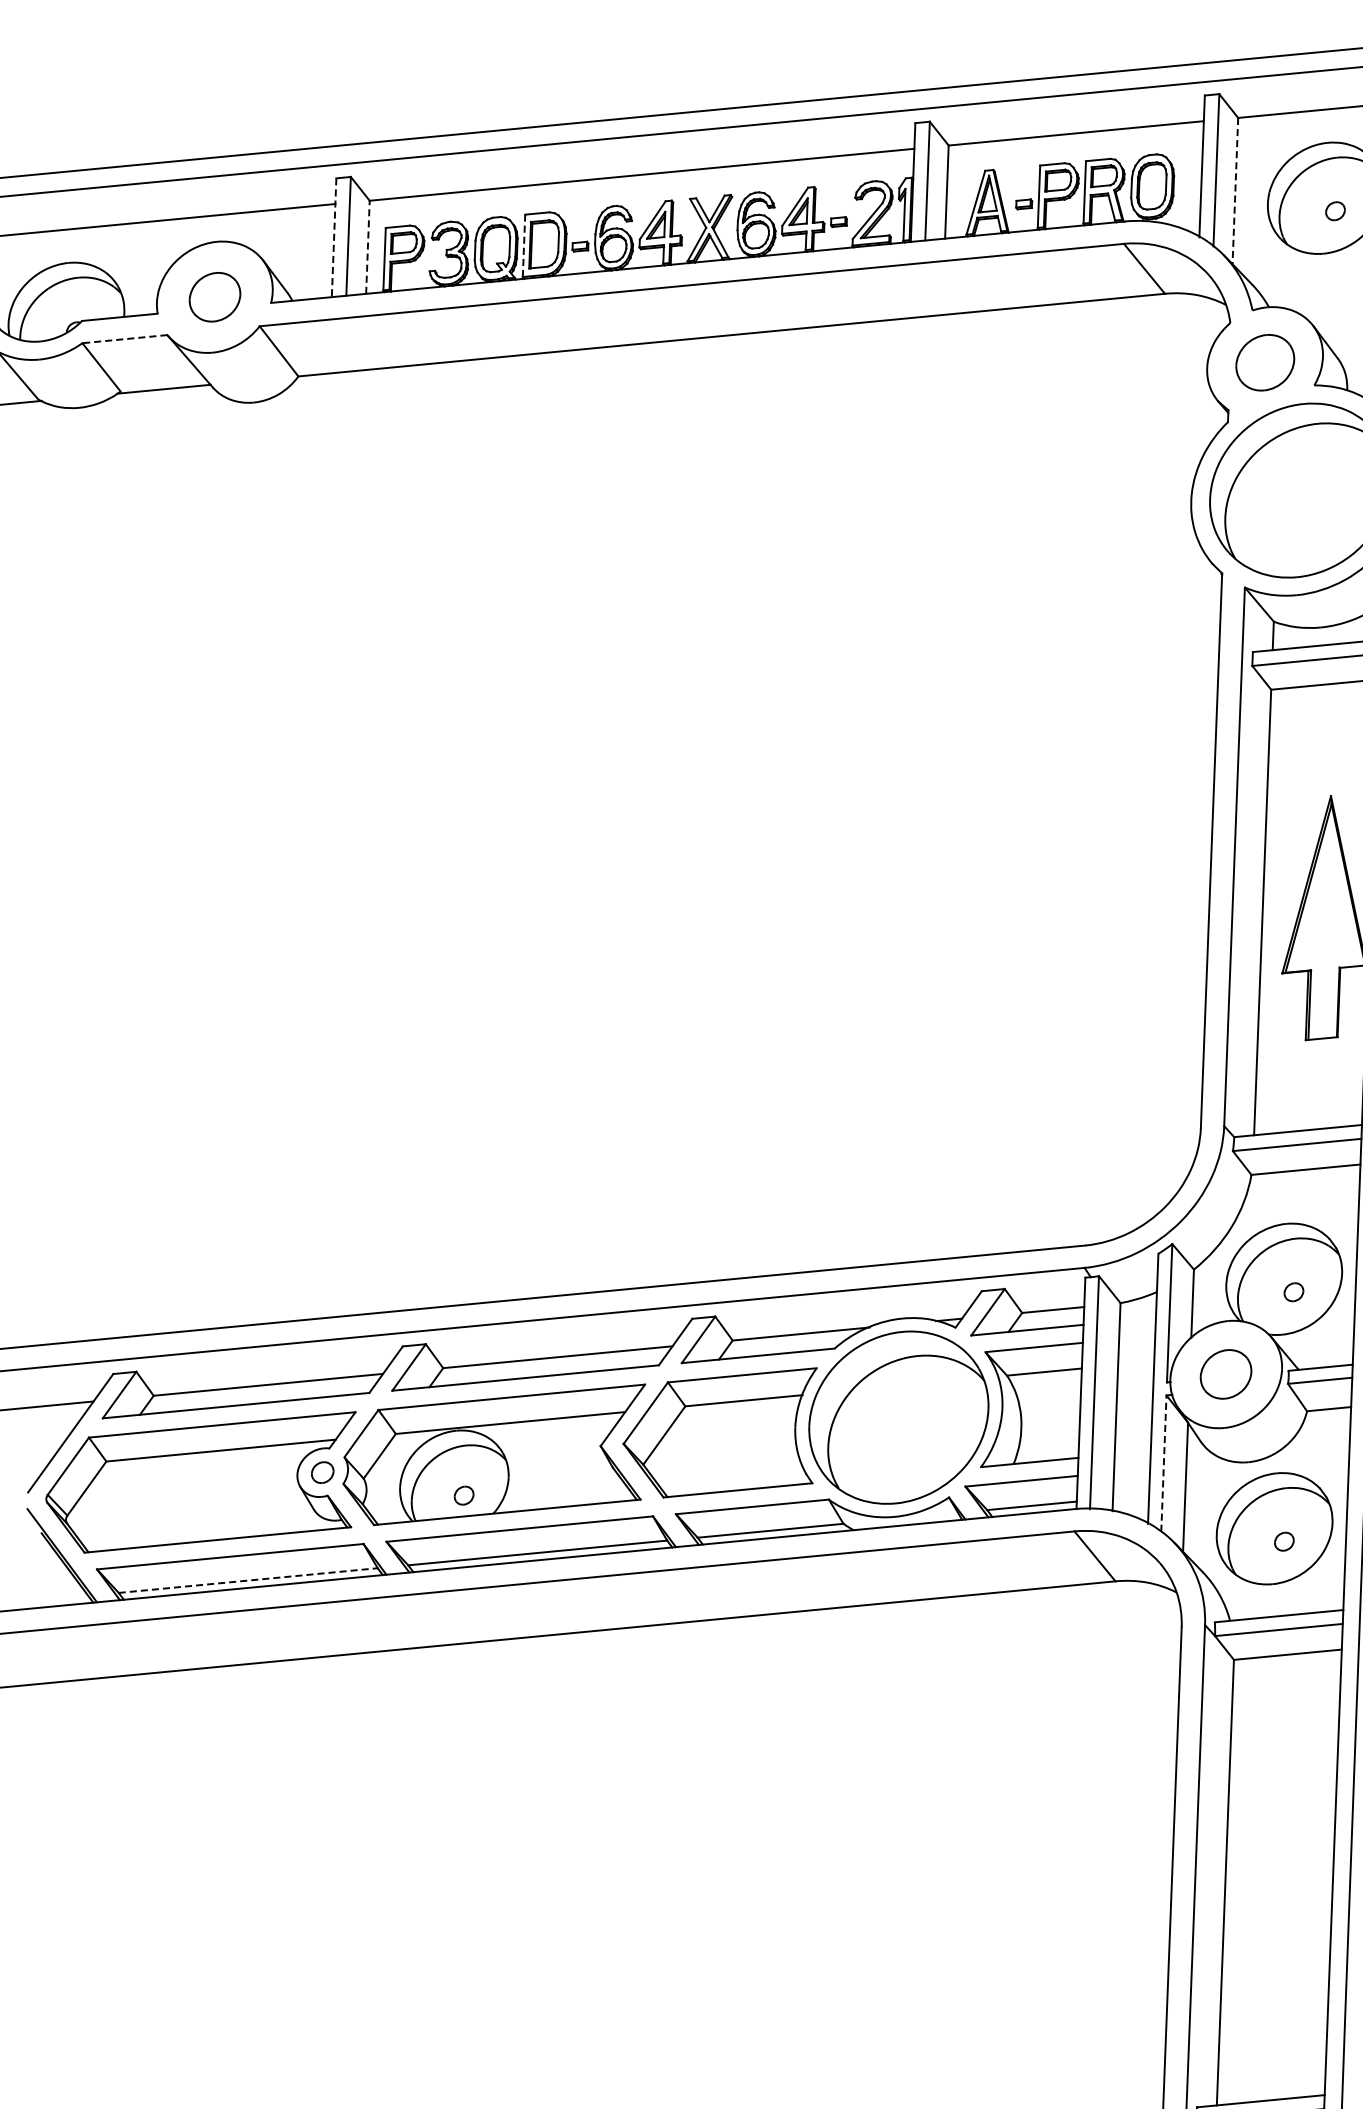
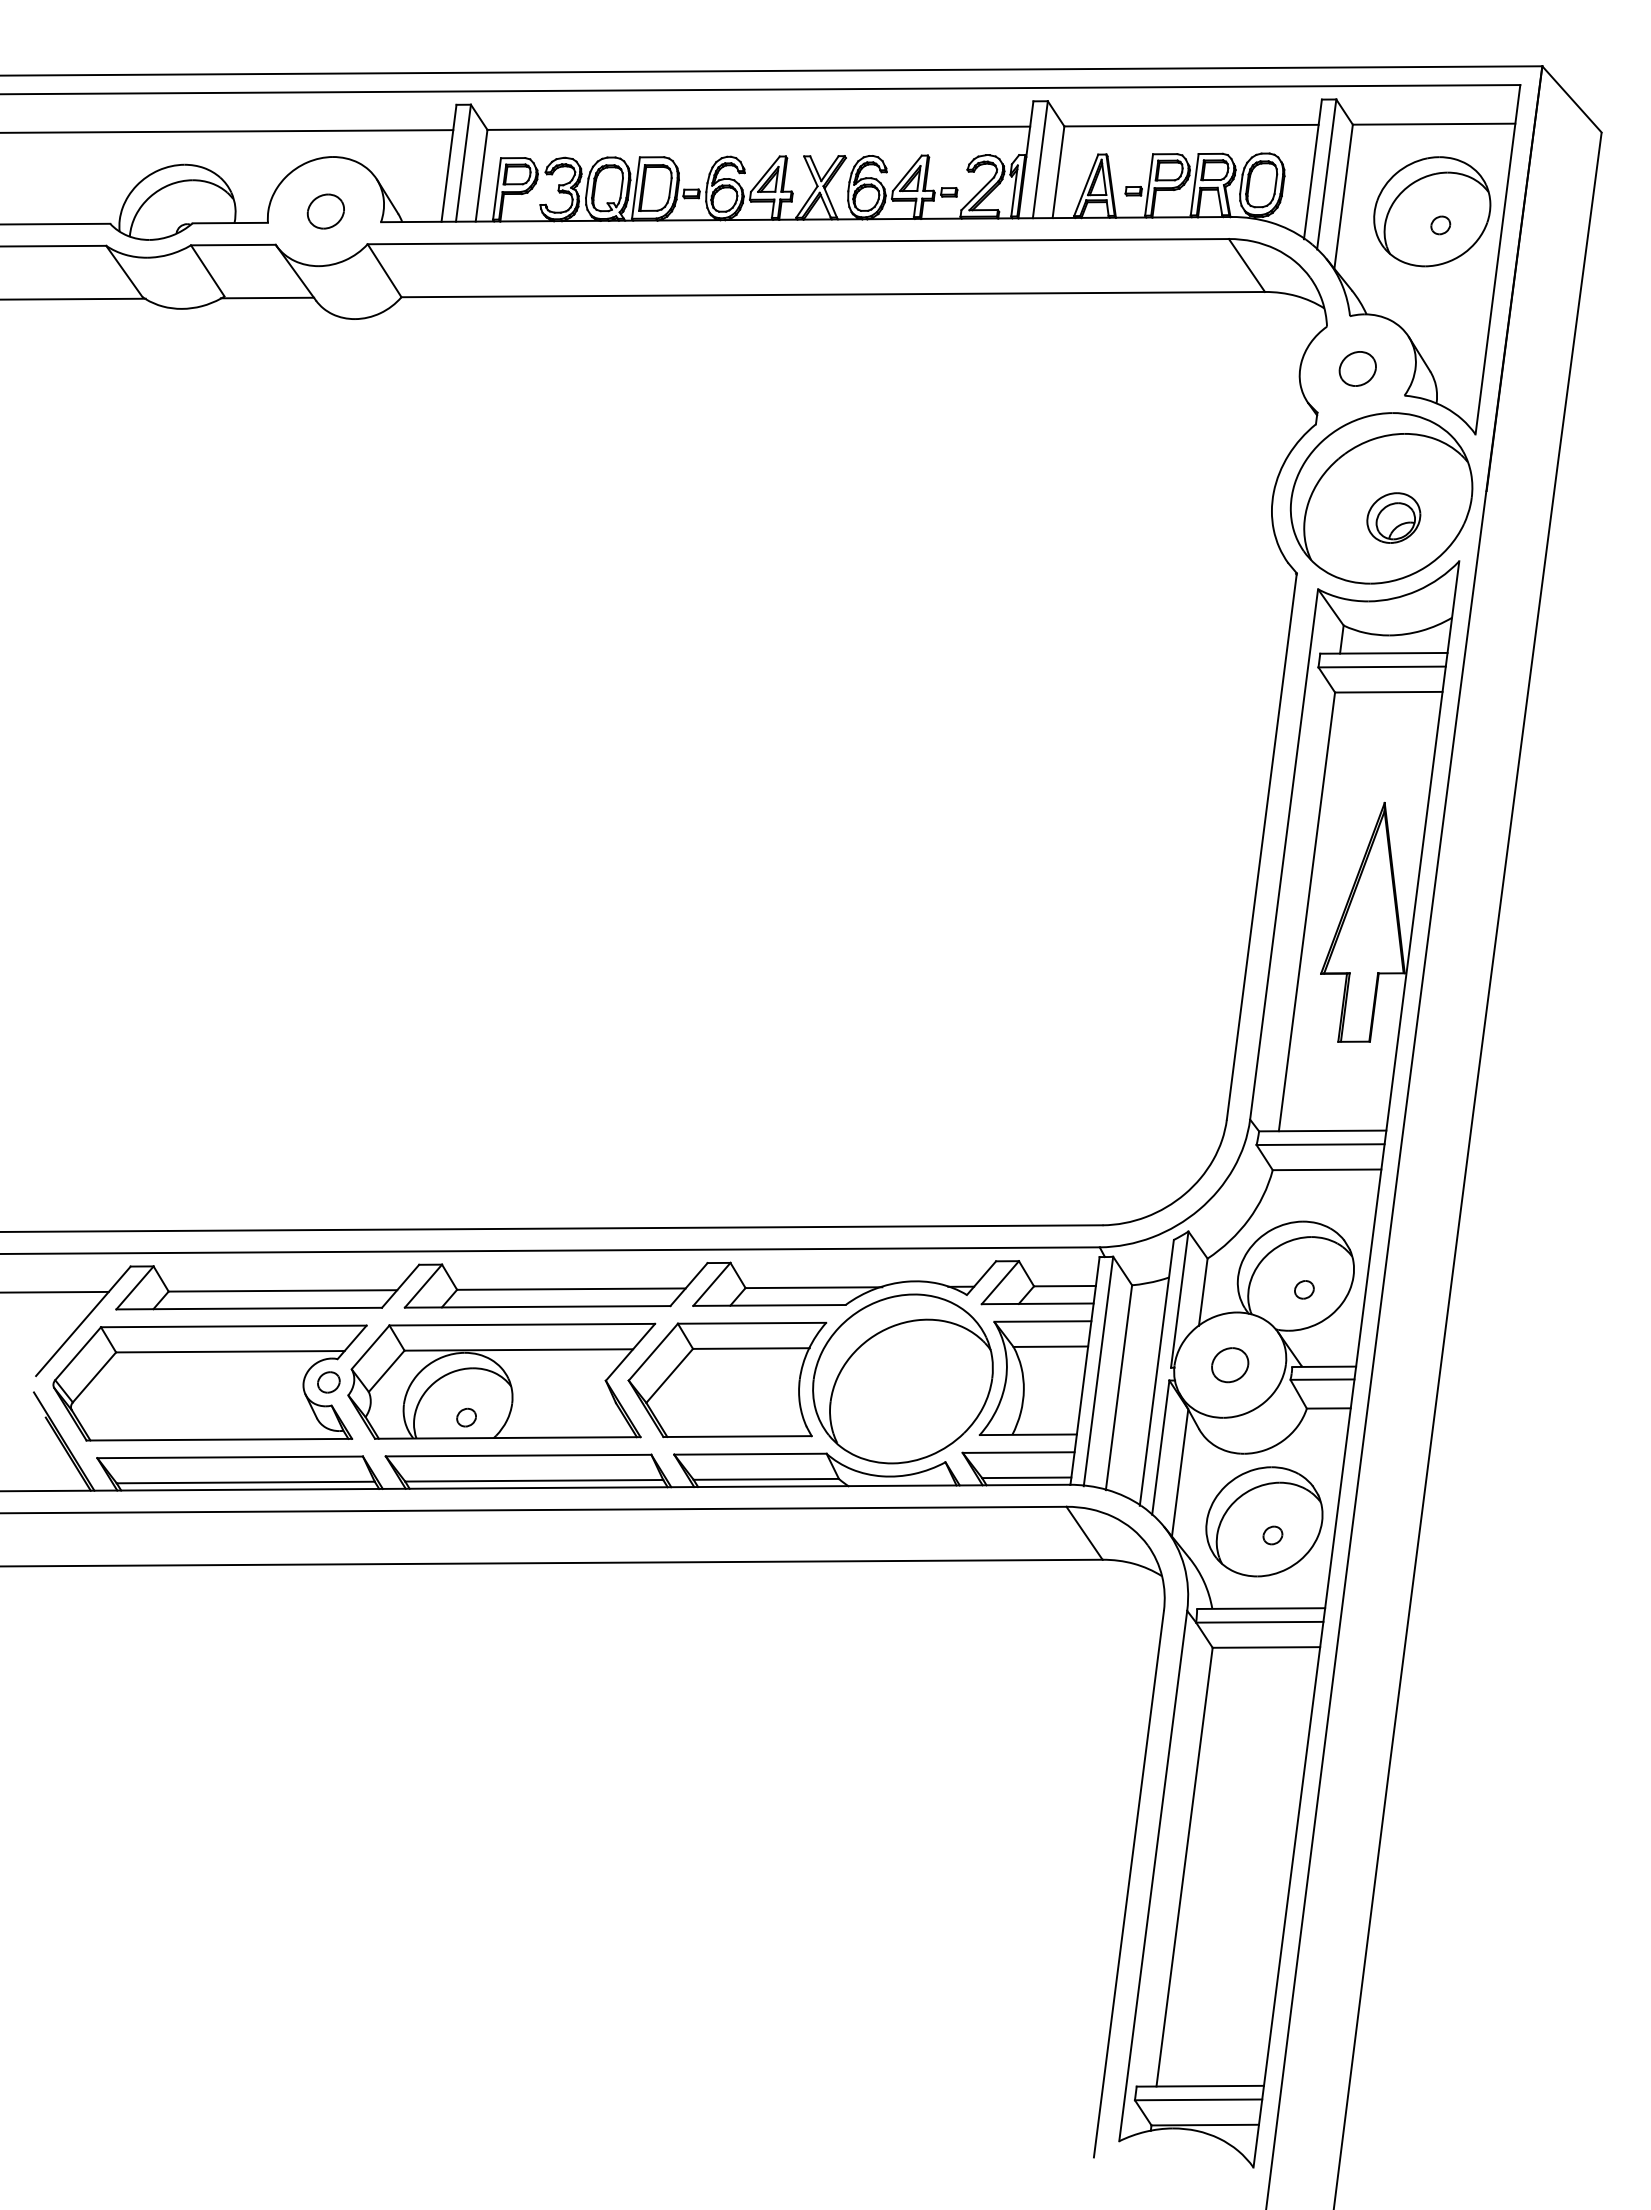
line: (1235, 190) -> (1343, 196), dashed -> solid
line: (334, 237) -> (449, 163), dashed -> solid
line: (523, 246) -> (635, 188), dashed -> solid
line: (367, 247) -> (481, 175), dashed -> solid
part: (214, 297) -> (325, 211), size x0.71
line: (124, 339) -> (232, 245), dashed -> solid
part: (1264, 362) -> (1357, 368), size x0.62
part: (1314, 508) -> (1393, 517), added
part: (1226, 1374) -> (1230, 1365), size x0.71
line: (1163, 1463) -> (1160, 1447), dashed -> solid
line: (248, 1580) -> (246, 1482), dashed -> solid

